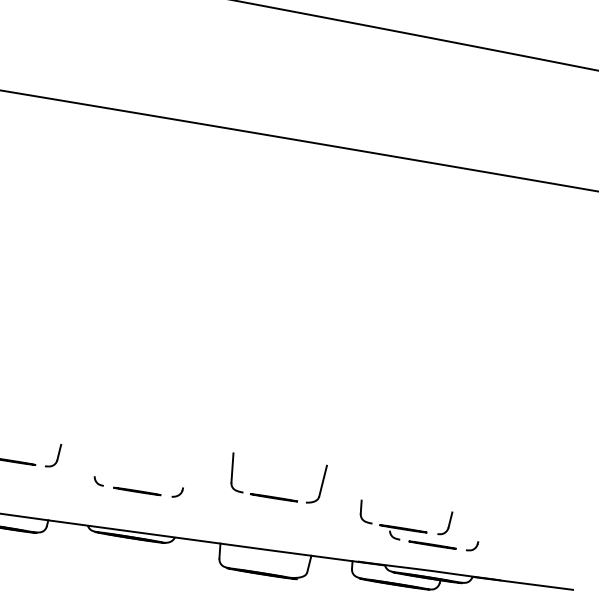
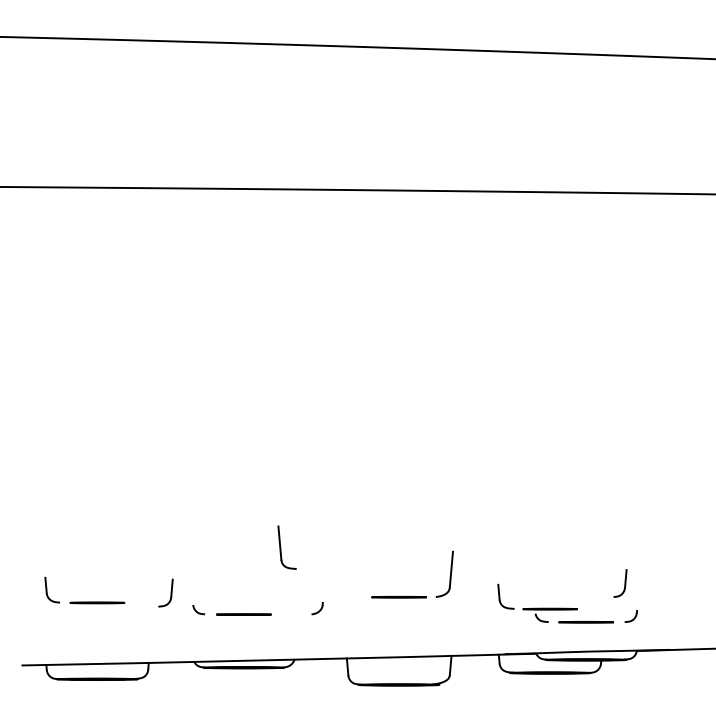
part: (53, 455) -> (165, 592), moved
part: (237, 472) -> (286, 547), moved
part: (177, 492) -> (317, 608), moved
part: (445, 523) -> (620, 583), moved

